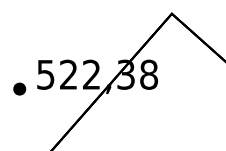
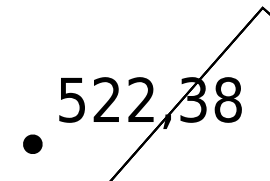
part: (19, 88) -> (32, 143), moved

